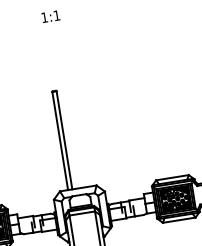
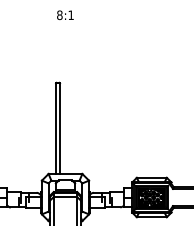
text: (44, 17) -> (59, 15), 1:1 -> 8:1

